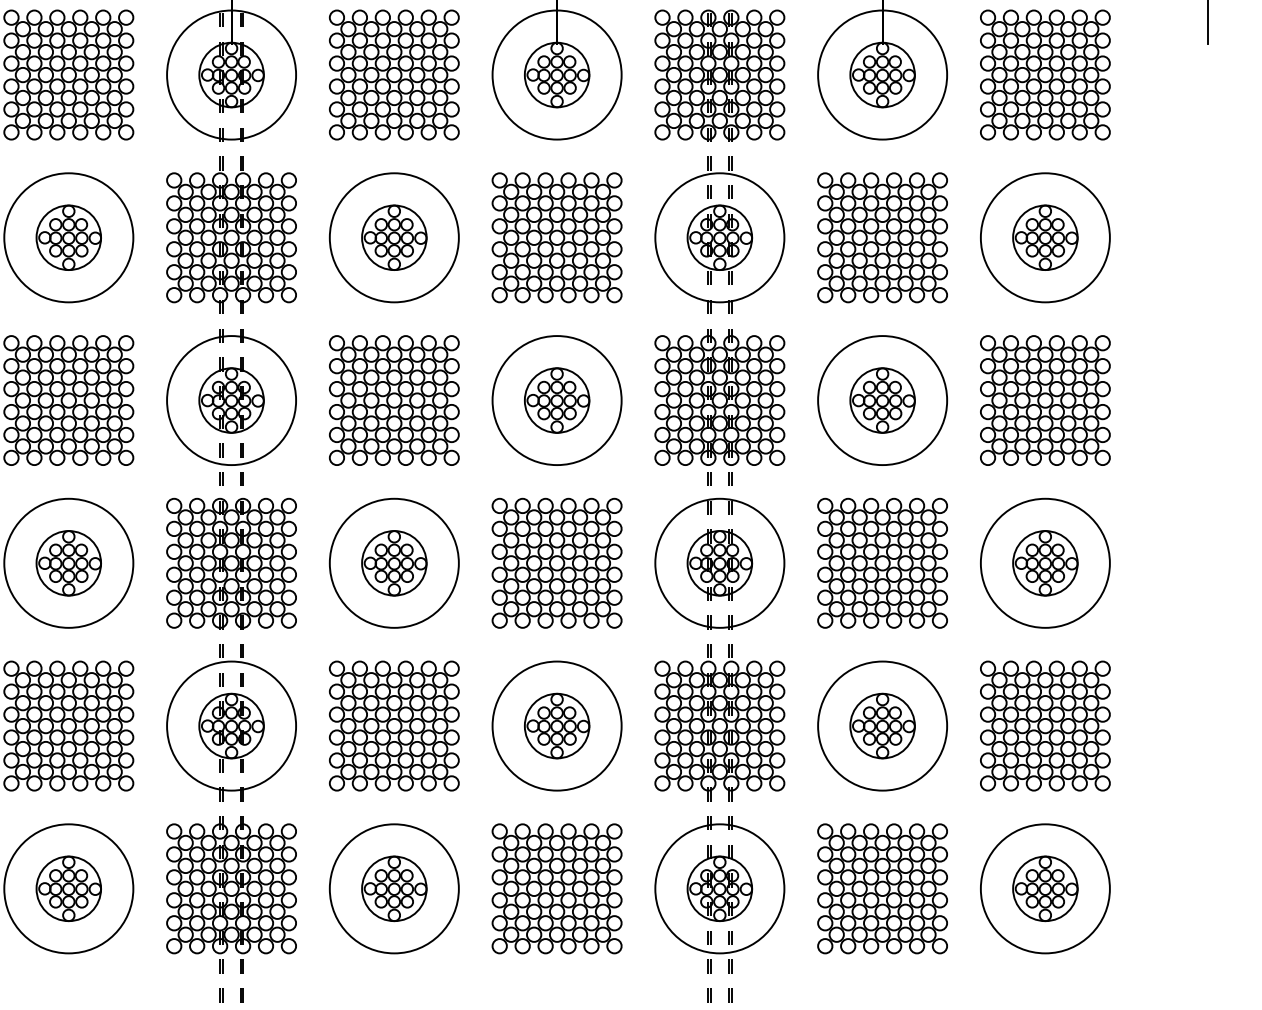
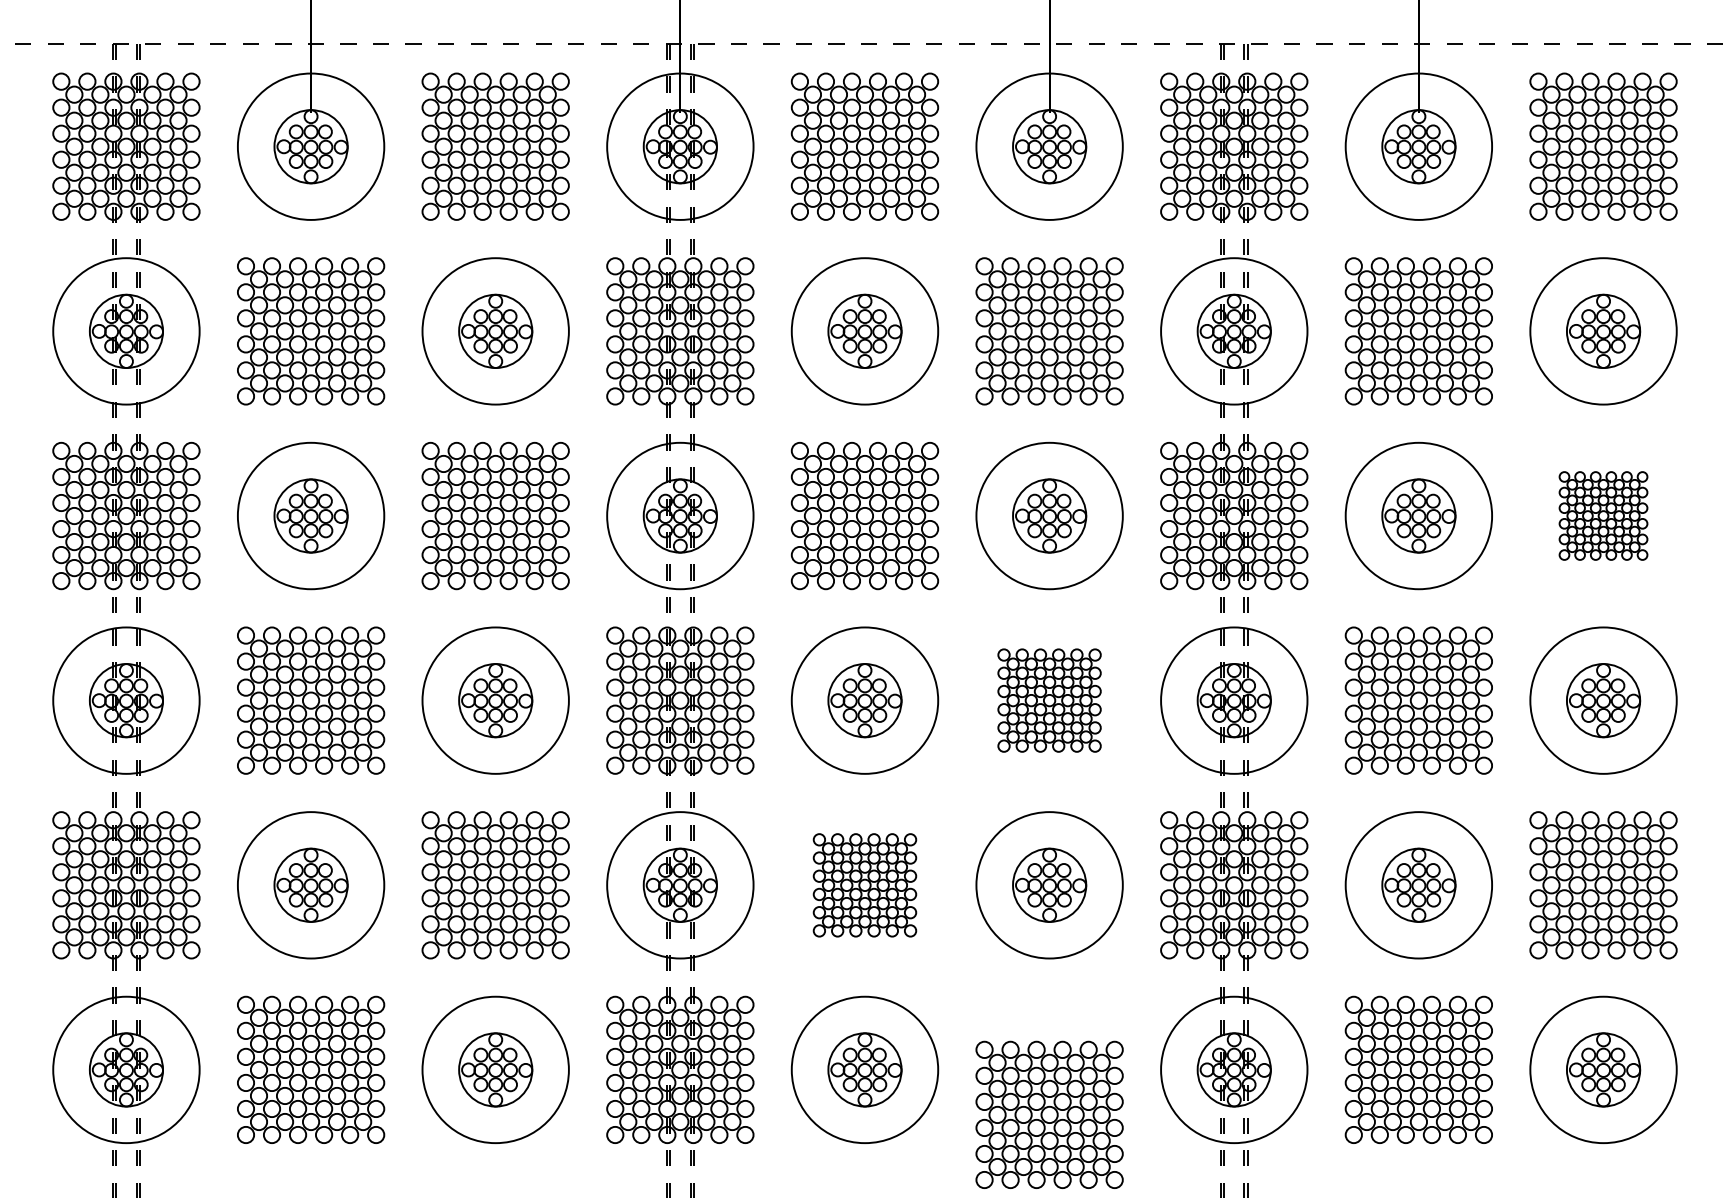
part: (1045, 400) -> (1603, 515), size x0.6
part: (556, 563) -> (1049, 700), size x0.7
part: (393, 726) -> (864, 885), size x0.7
part: (556, 888) -> (1049, 1114), moved

